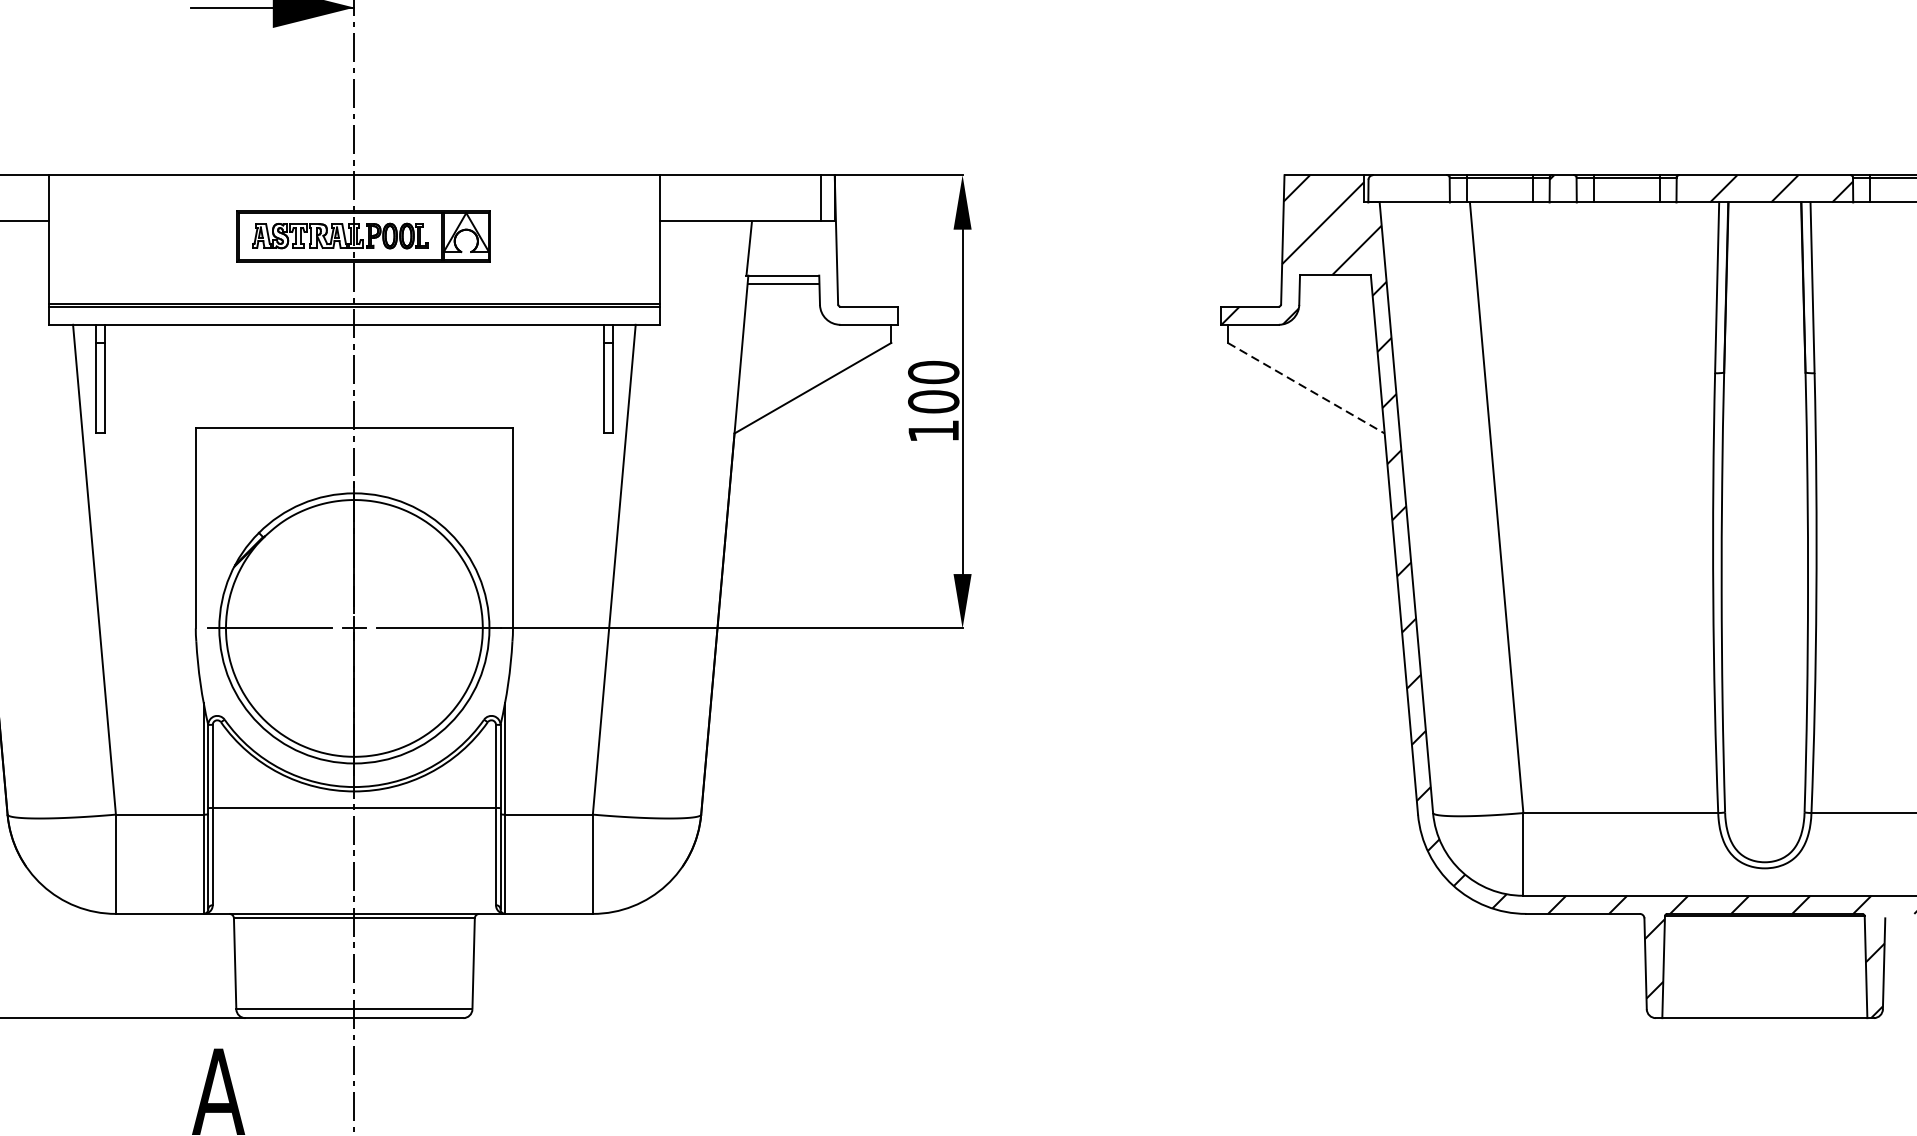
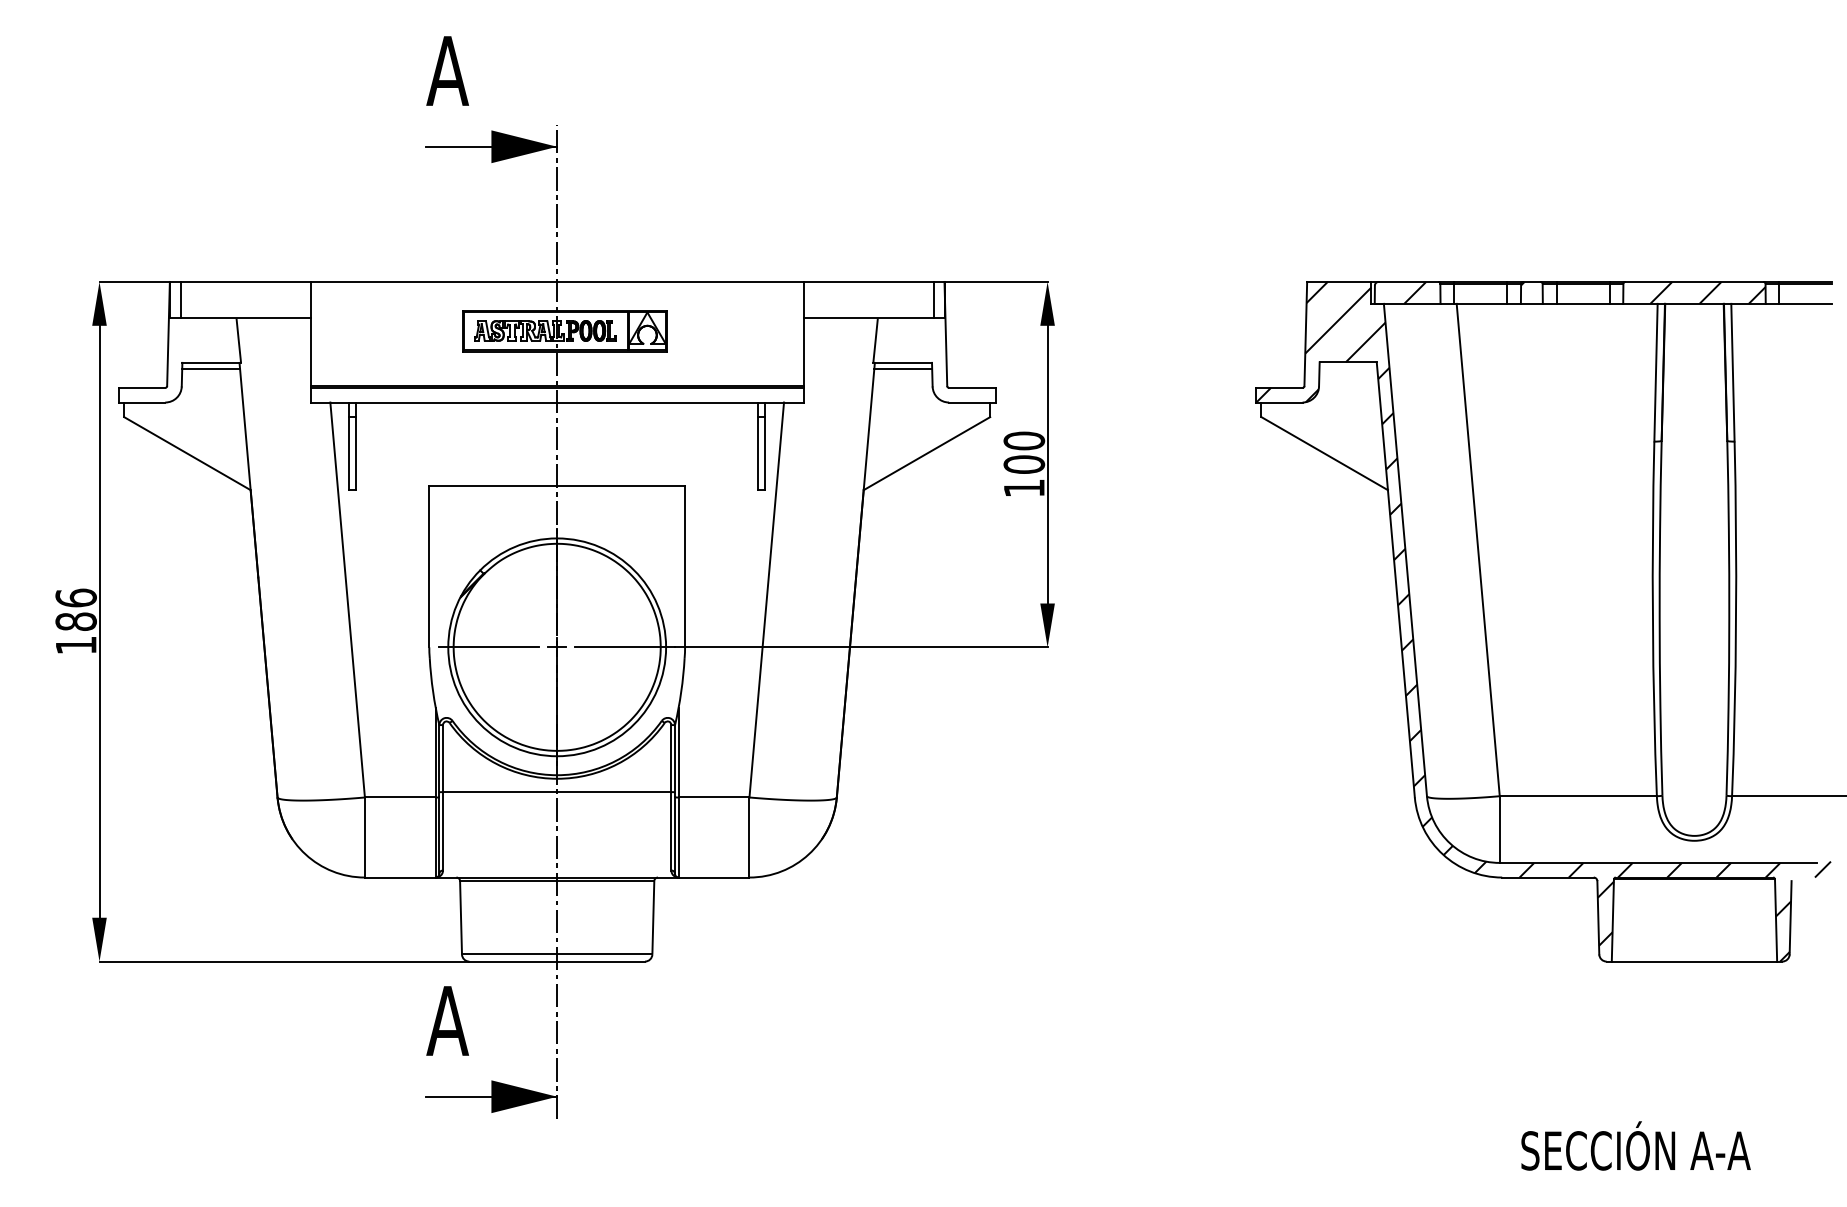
hatch: (1418, 188) -> (1415, 292), added
line: (1307, 388) -> (1325, 453), dashed -> solid

